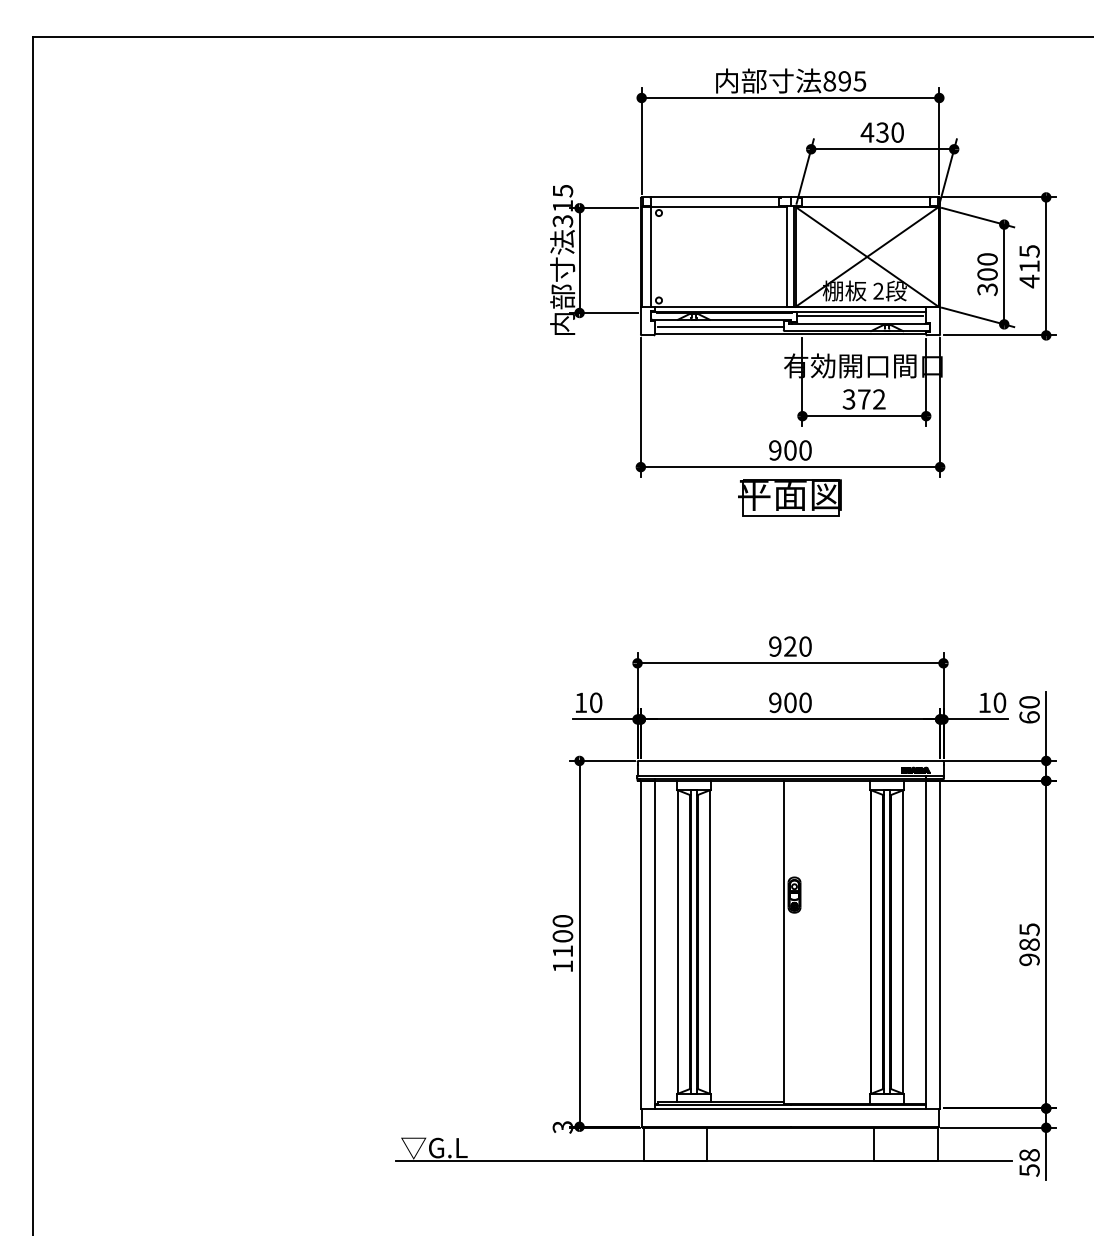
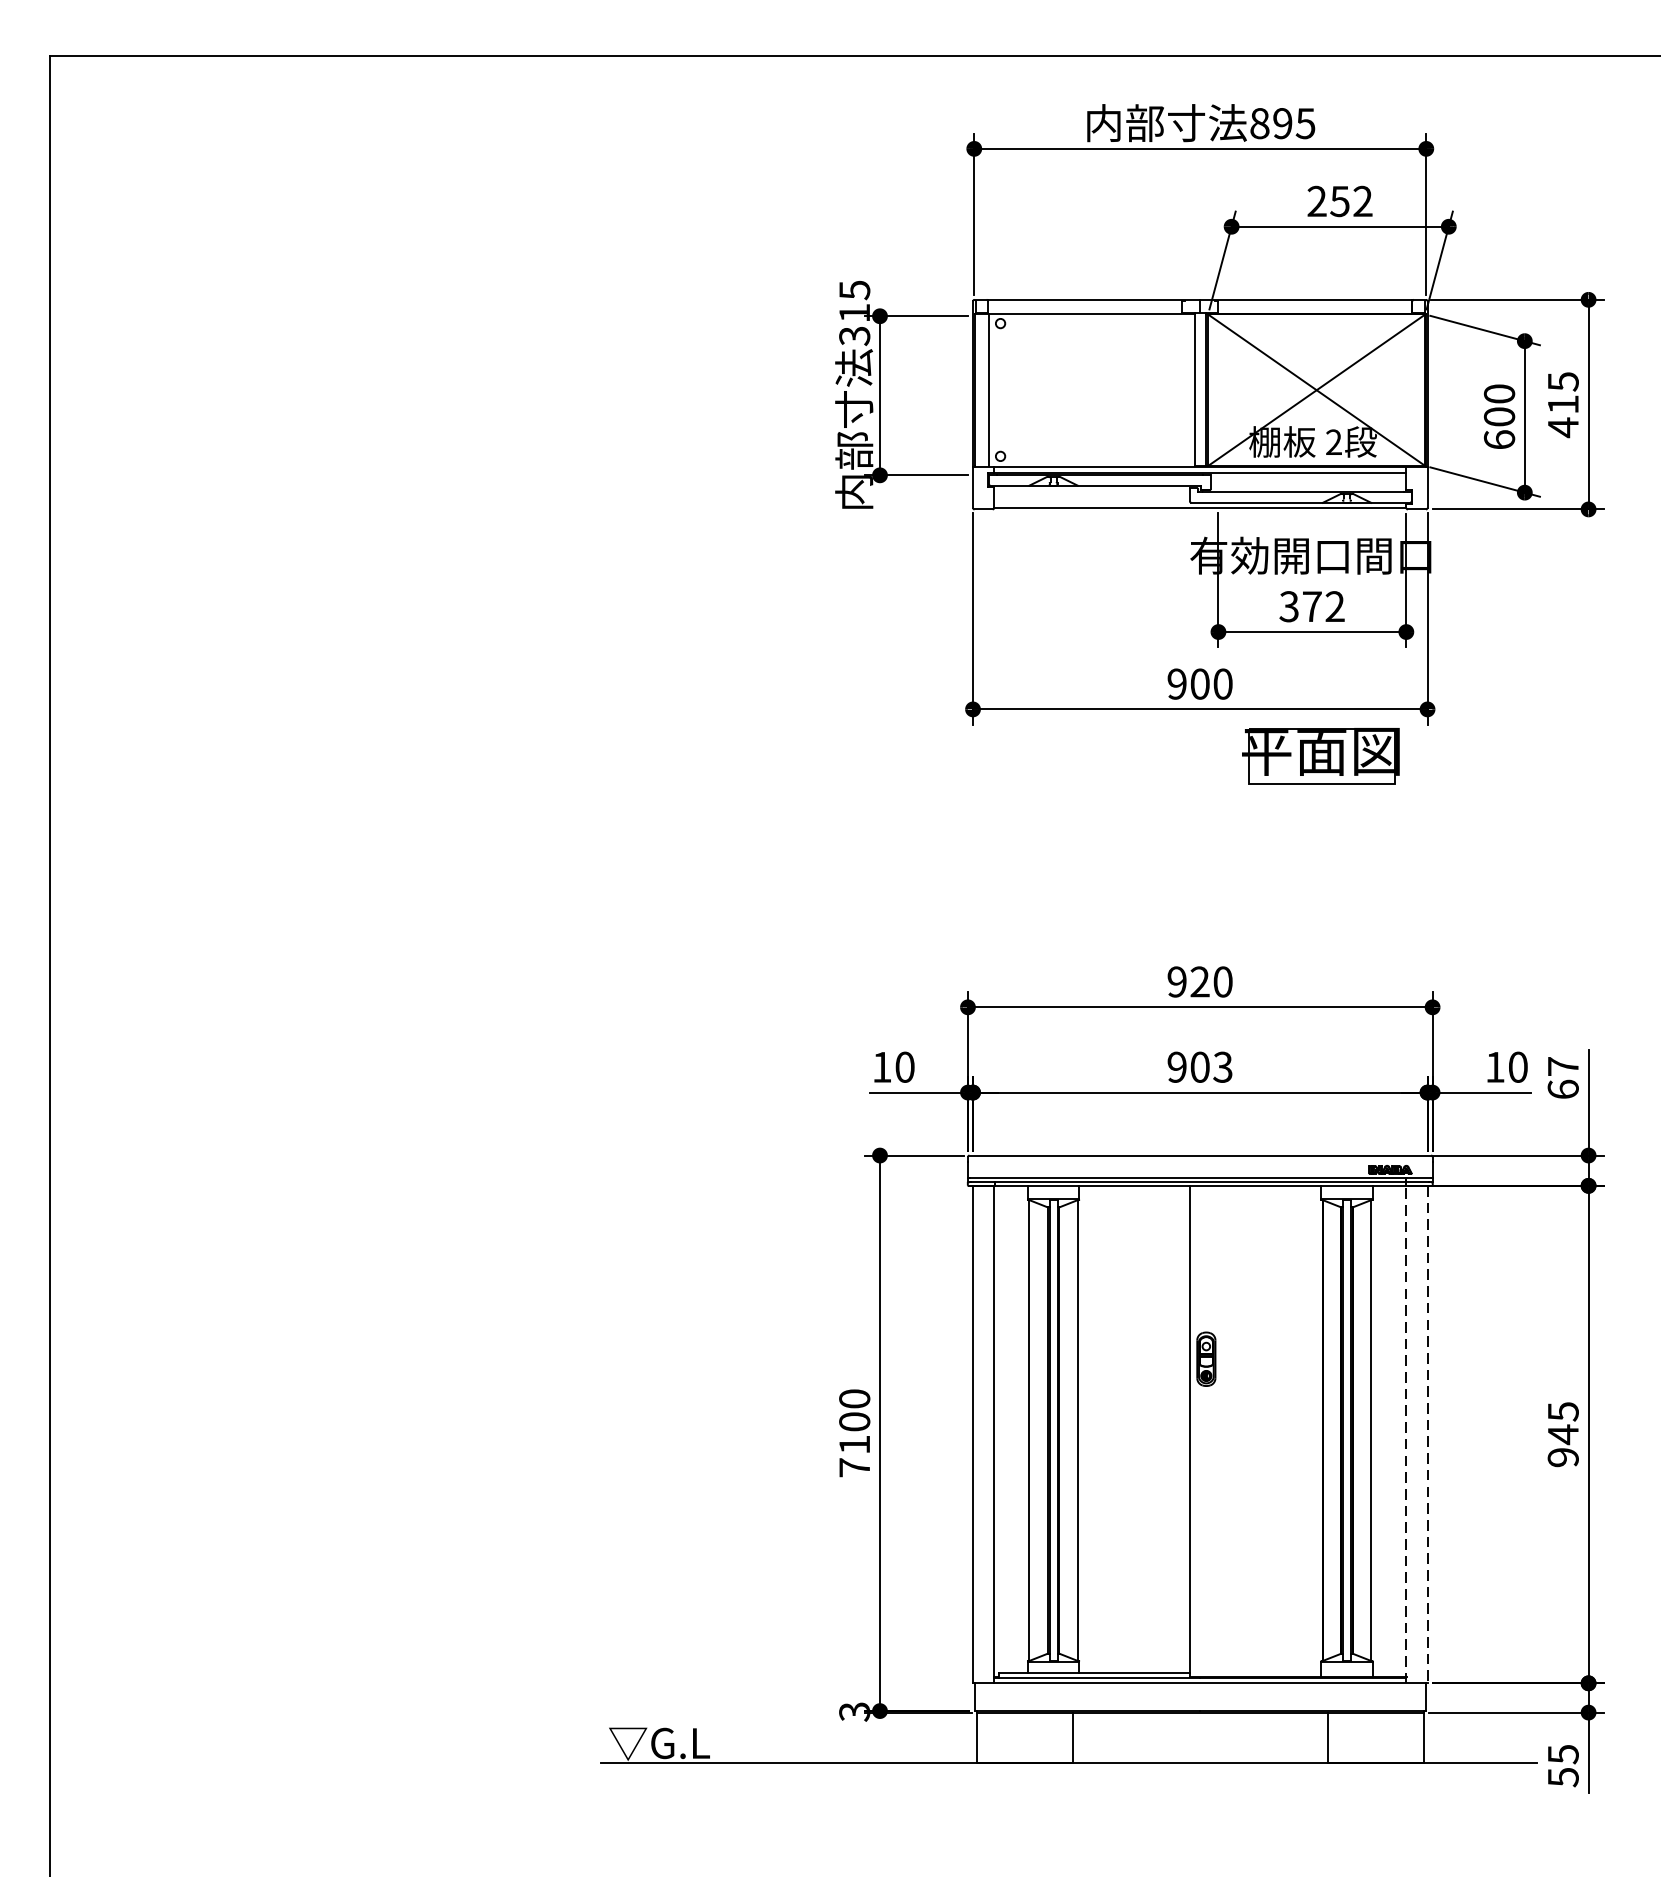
text: (881, 132) -> (1338, 201), 430 -> 252
text: (987, 289) -> (1499, 439), 300 -> 600
line: (860, 316) -> (1306, 480), removed
line: (720, 327) -> (1093, 497), removed
part: (789, 497) -> (1320, 755), moved
text: (805, 702) -> (1223, 1066), 900 -> 903
text: (1029, 702) -> (1563, 1066), 60 -> 67
line: (926, 944) -> (1406, 1434), solid -> dashed
line: (940, 944) -> (1428, 1434), solid -> dashed
text: (1029, 944) -> (1563, 1434), 985 -> 945
text: (562, 966) -> (854, 1467), 1100 -> 7100
text: (1029, 1155) -> (1563, 1754), 58 -> 55

